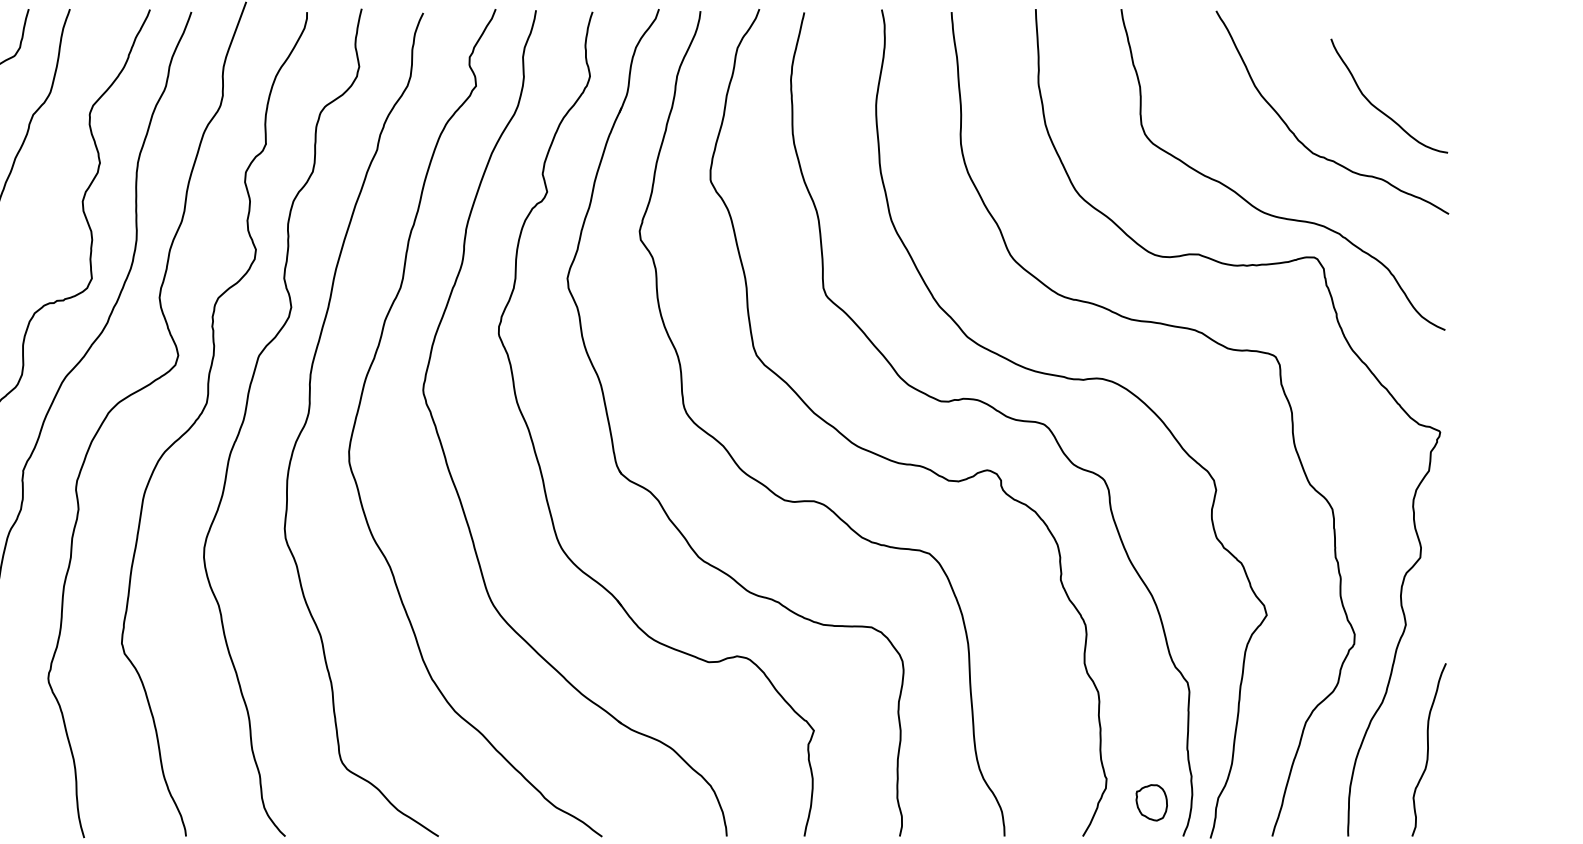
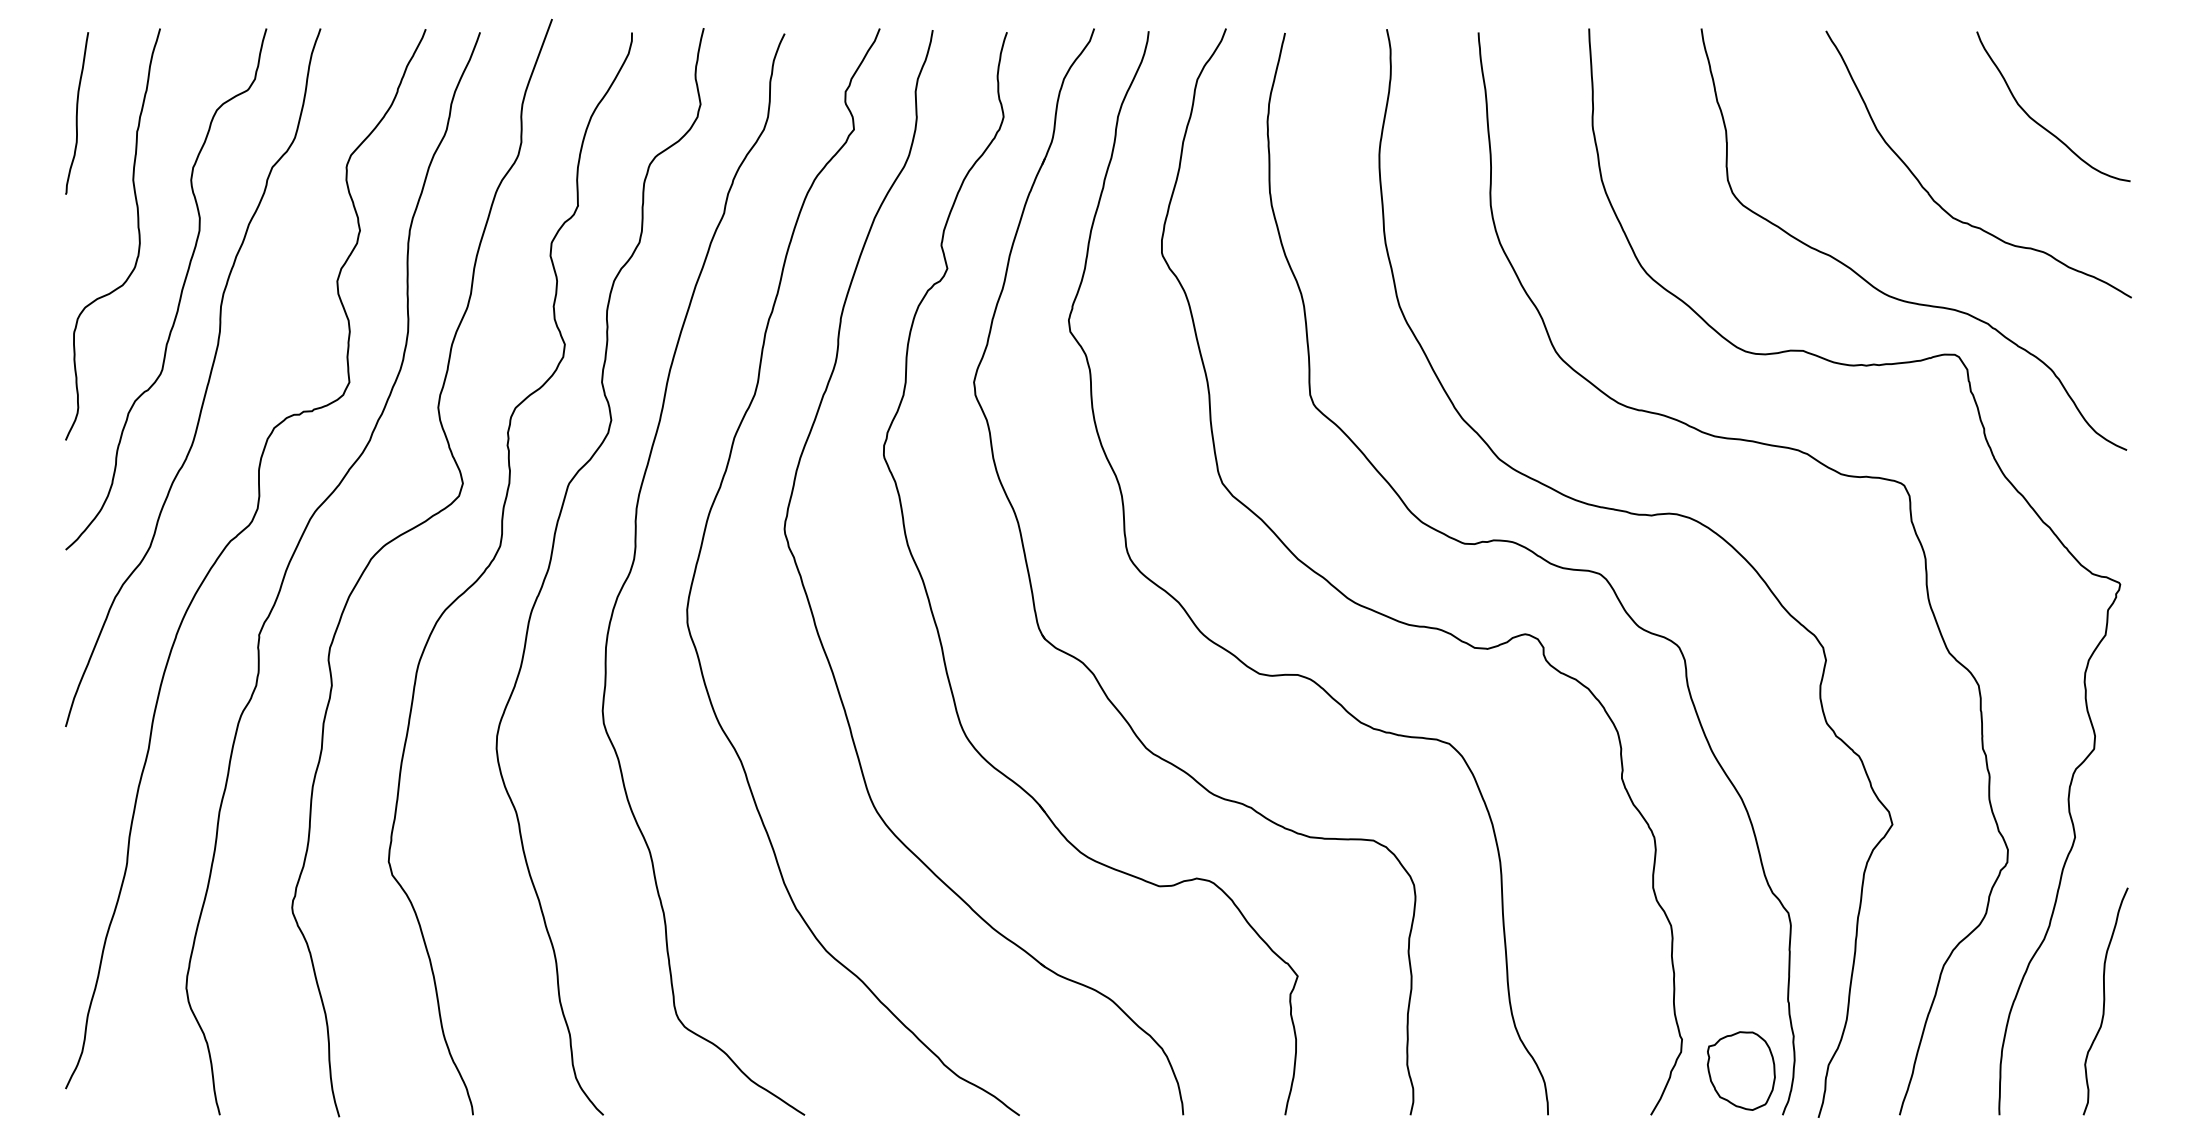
curve: (1377, 108) -> (2038, 122), moved
part: (1151, 802) -> (1741, 1070), size x1.67

